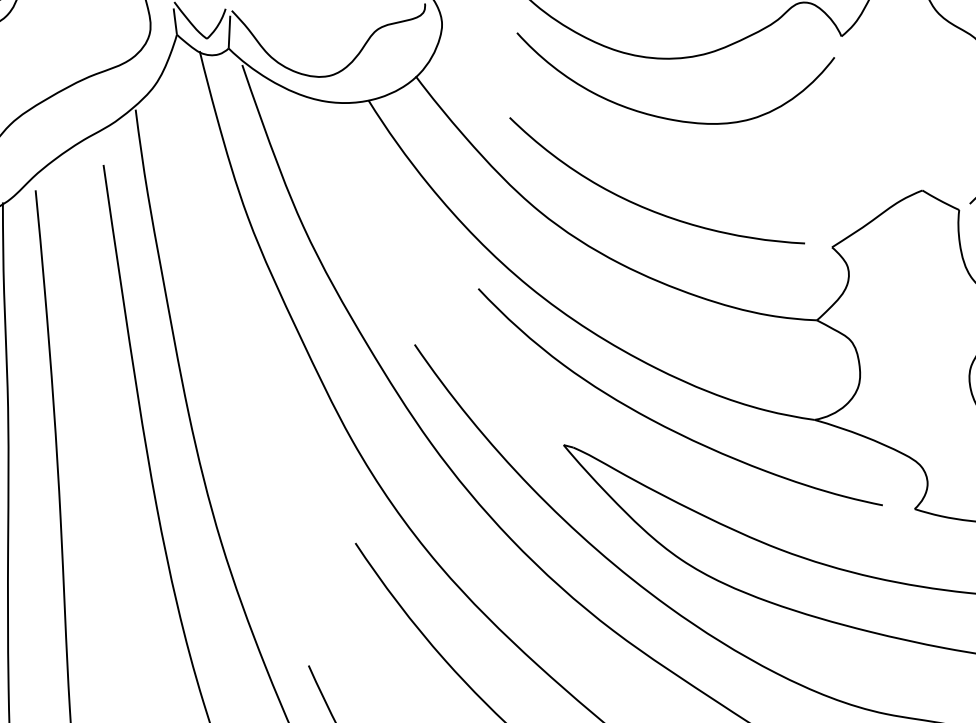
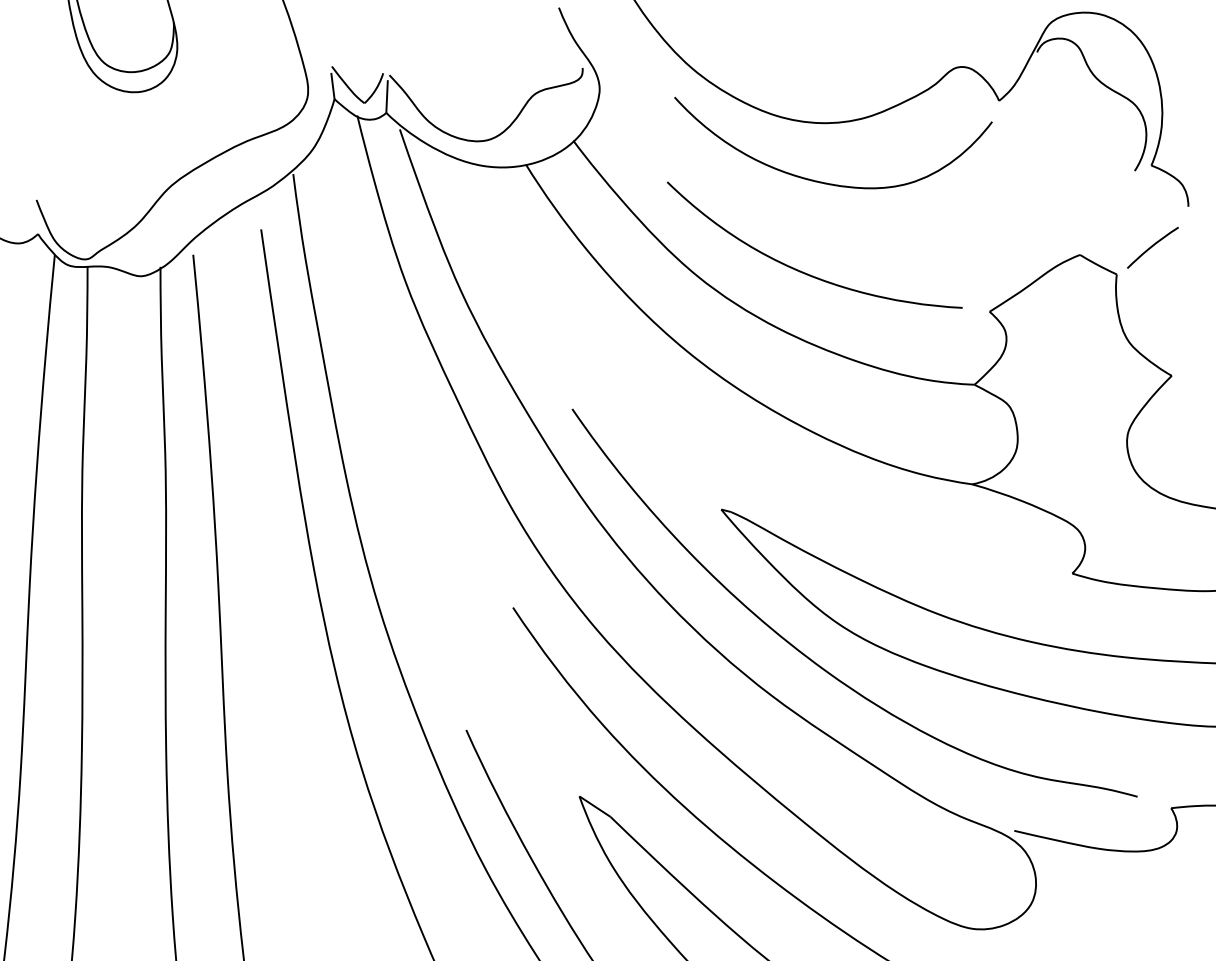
curve: (665, 426) -> (823, 490), removed

